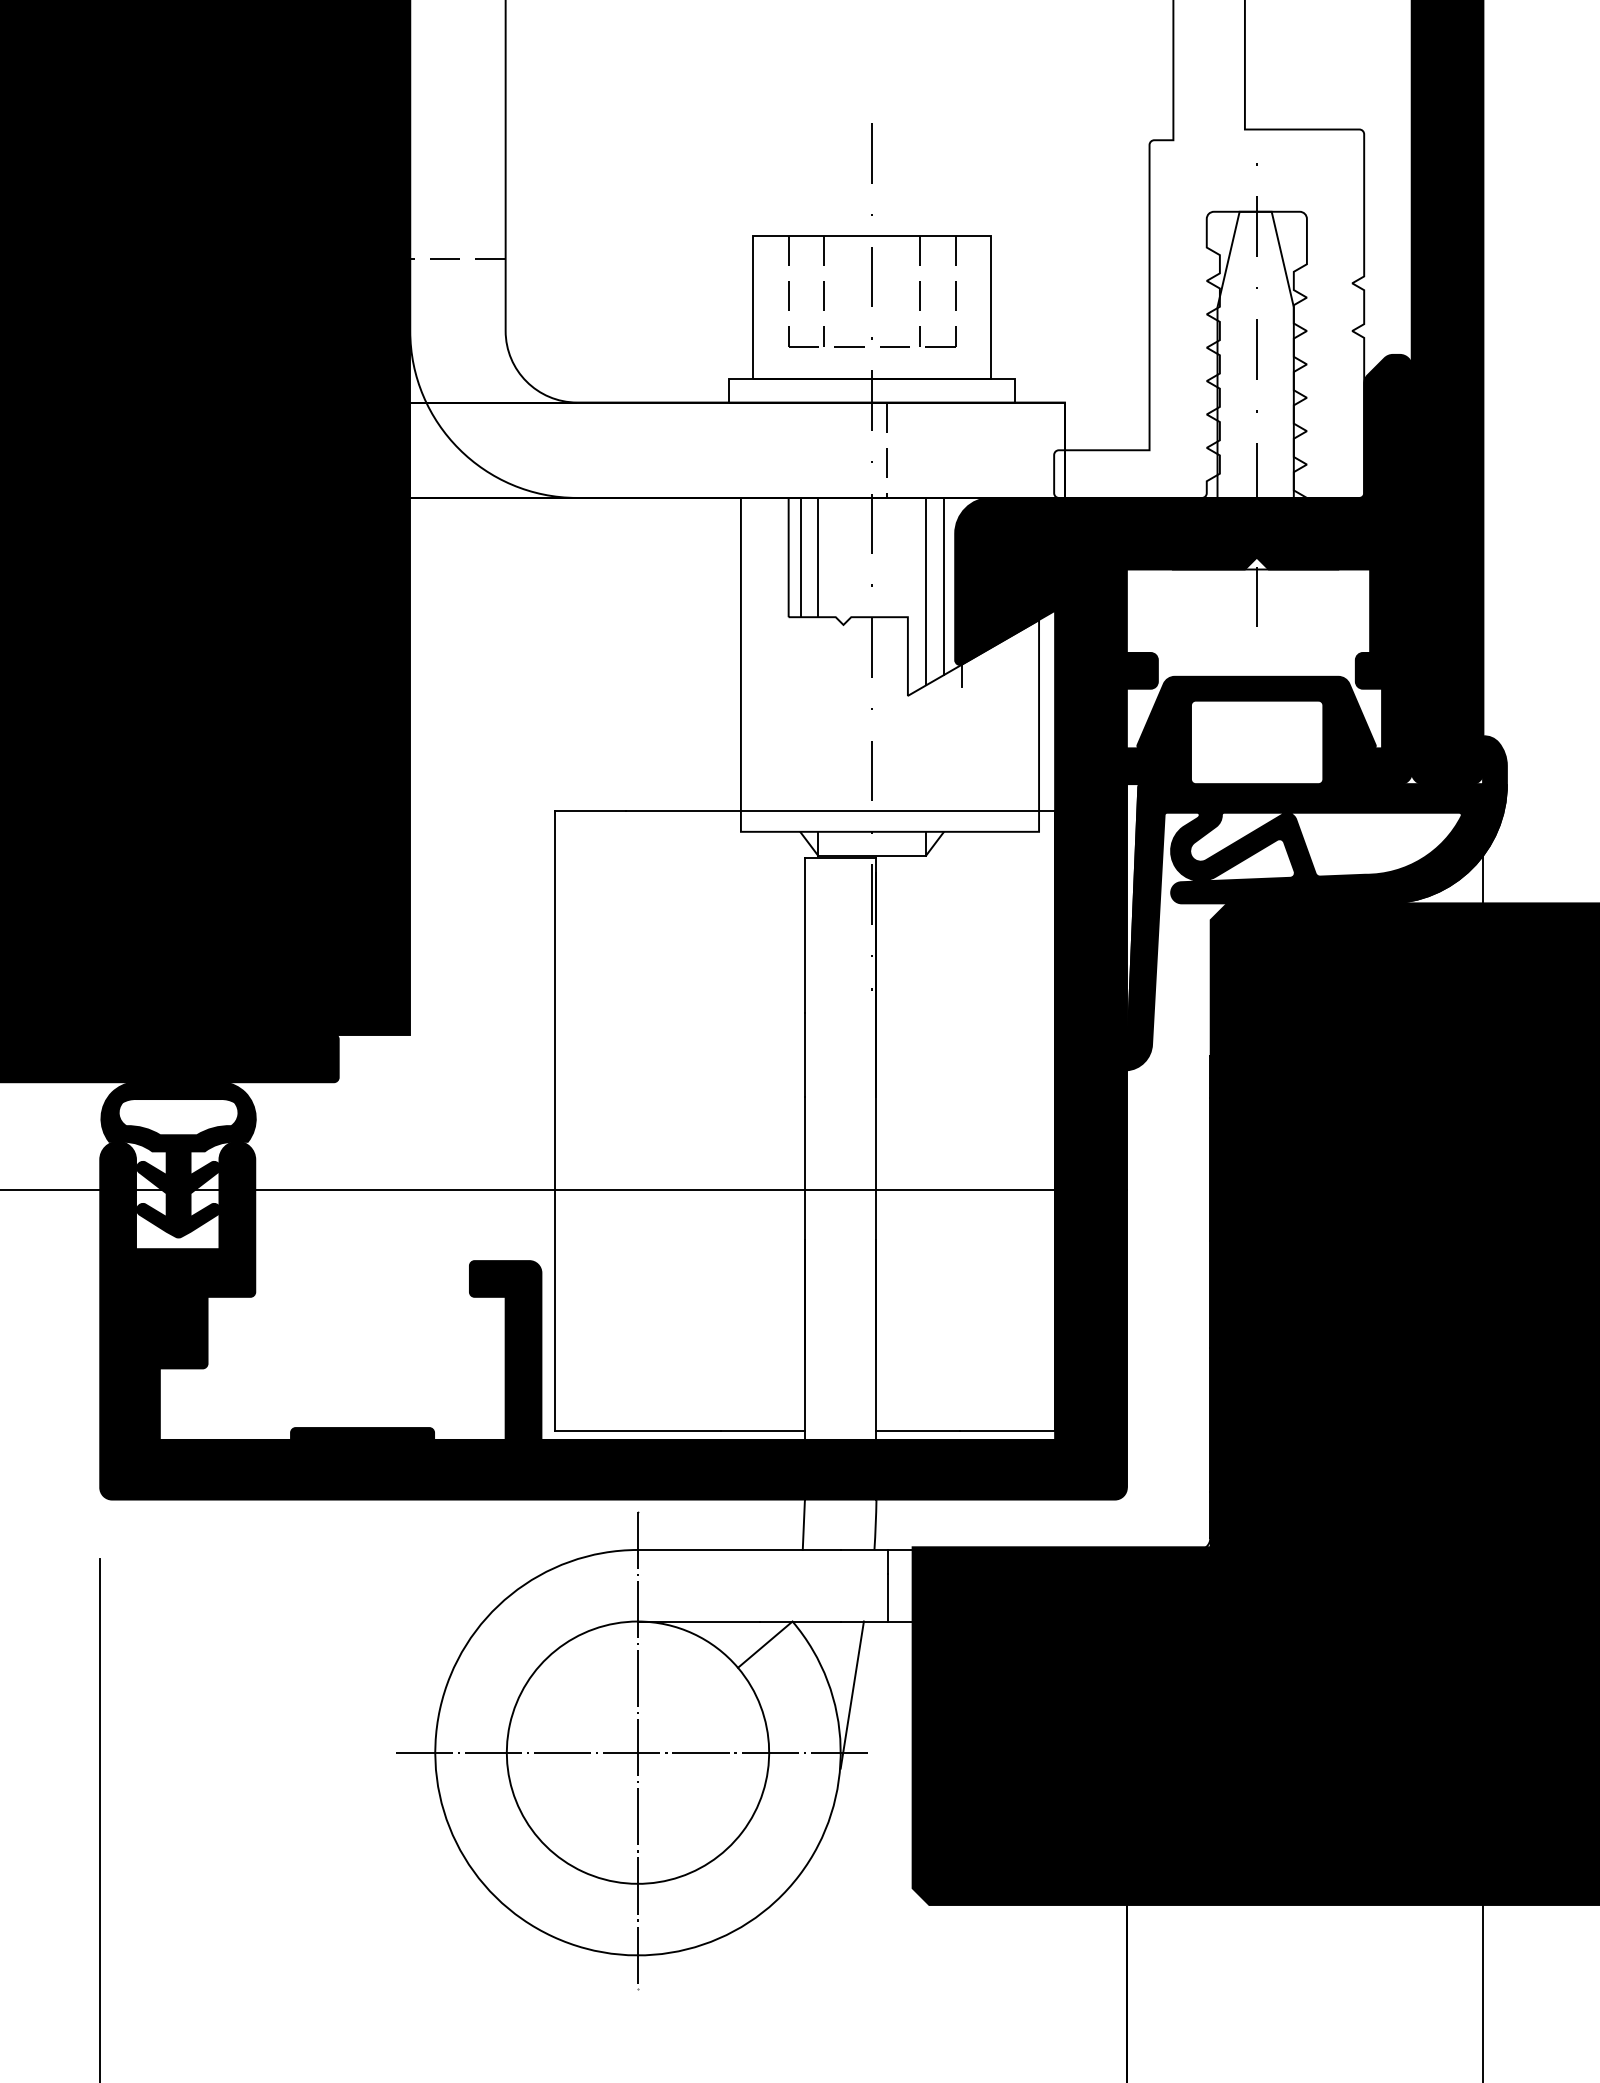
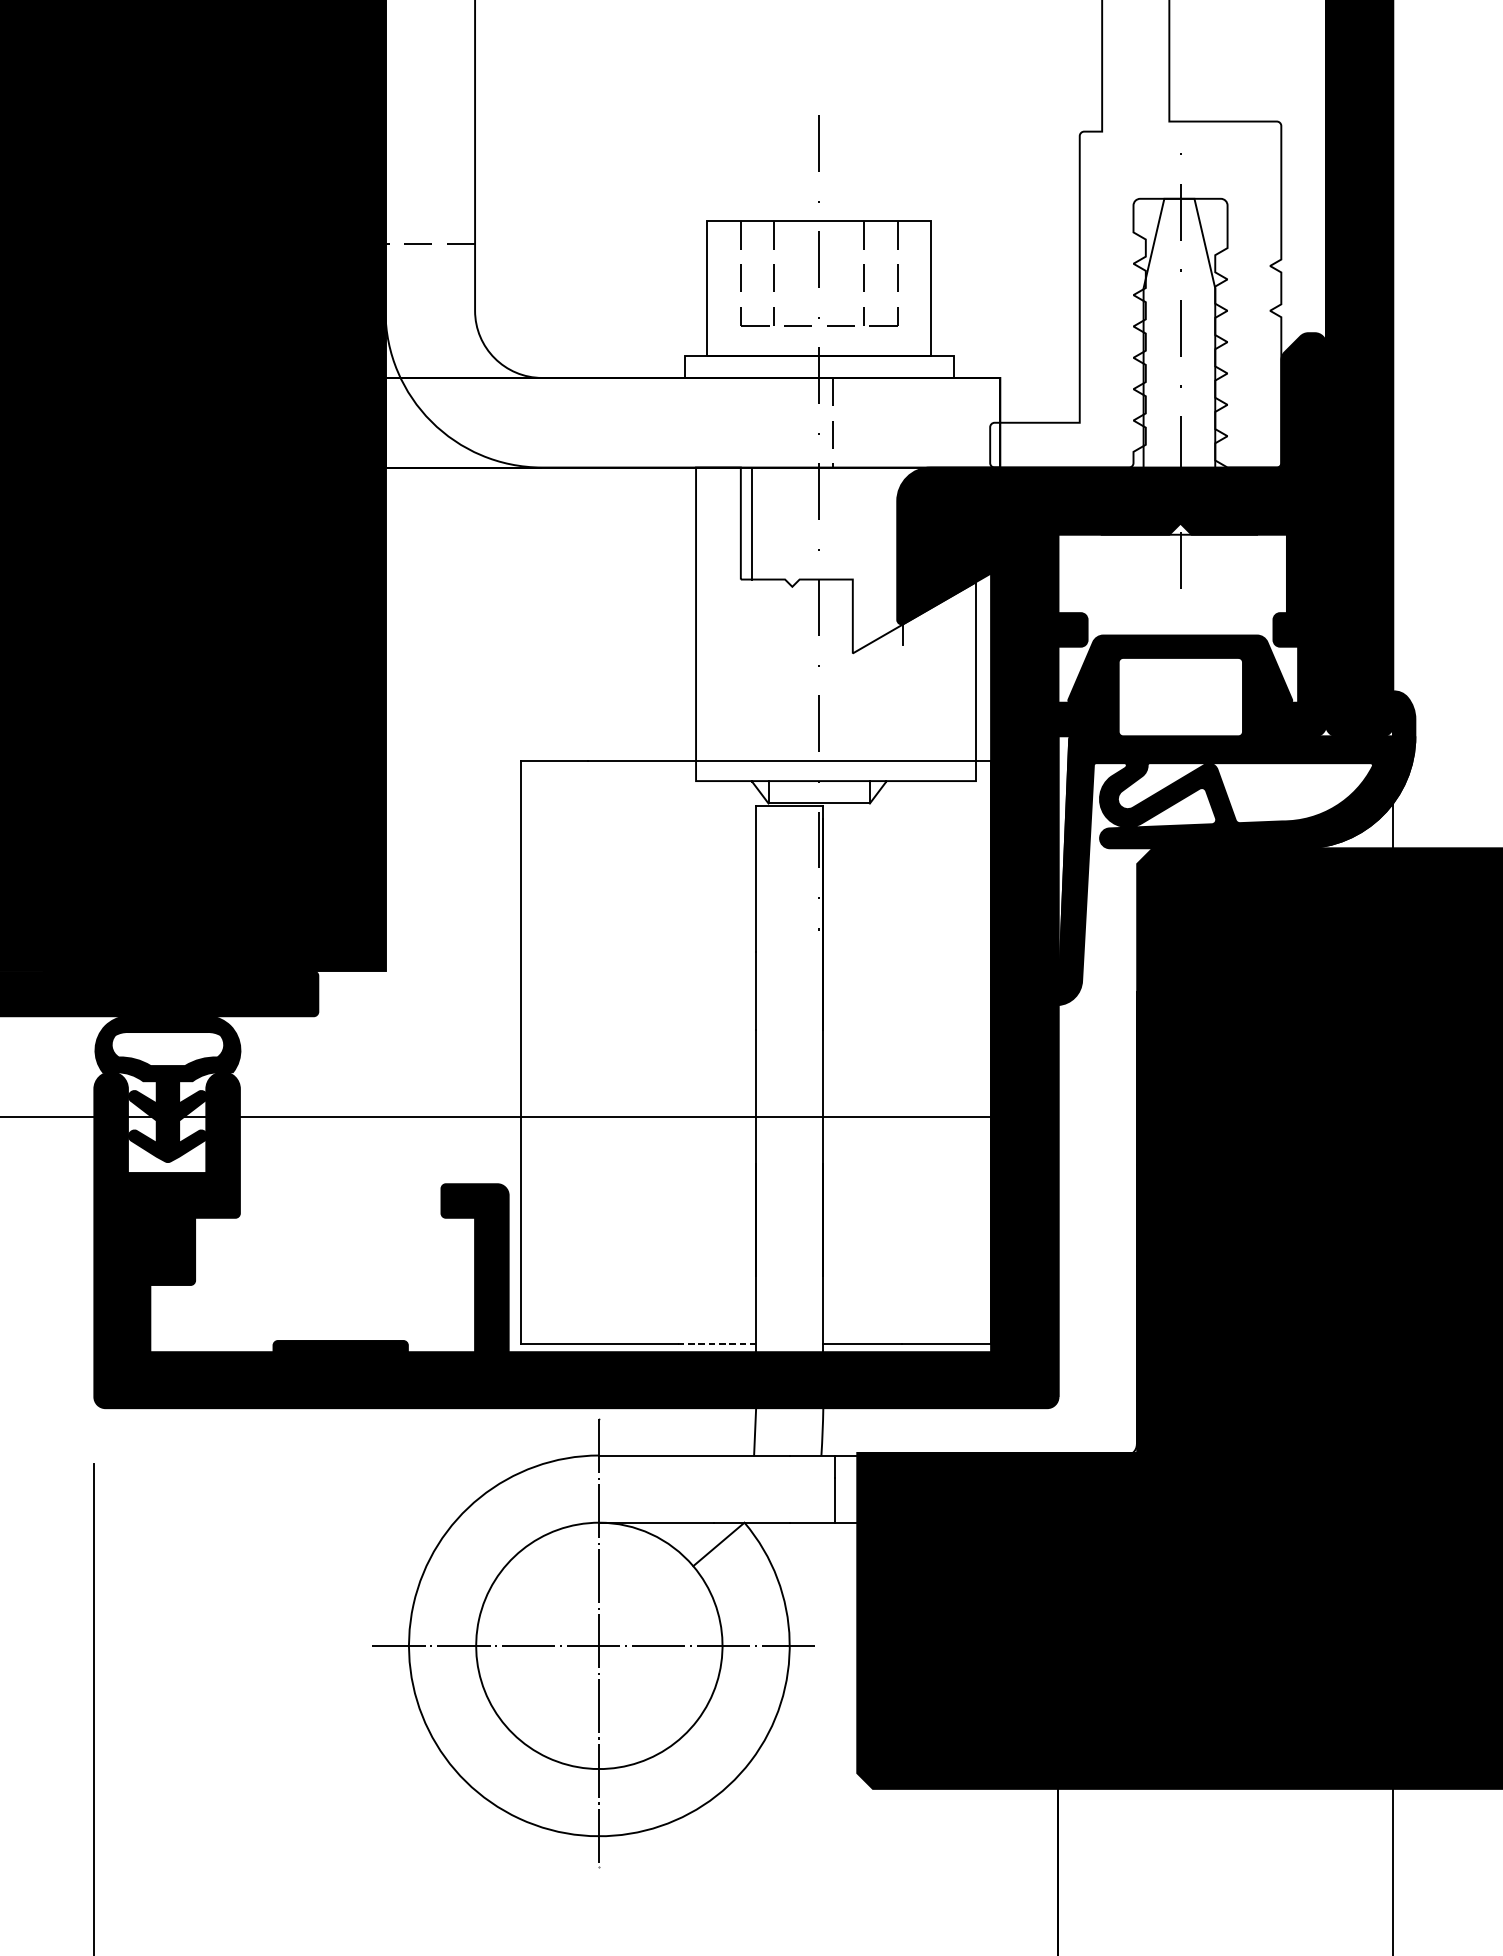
line: (818, 557) -> (768, 523), removed
line: (943, 586) -> (886, 550), removed
line: (926, 591) -> (870, 555), removed
line: (763, 1430) -> (717, 1343), solid -> dashed
line: (851, 1694) -> (799, 1591), removed

